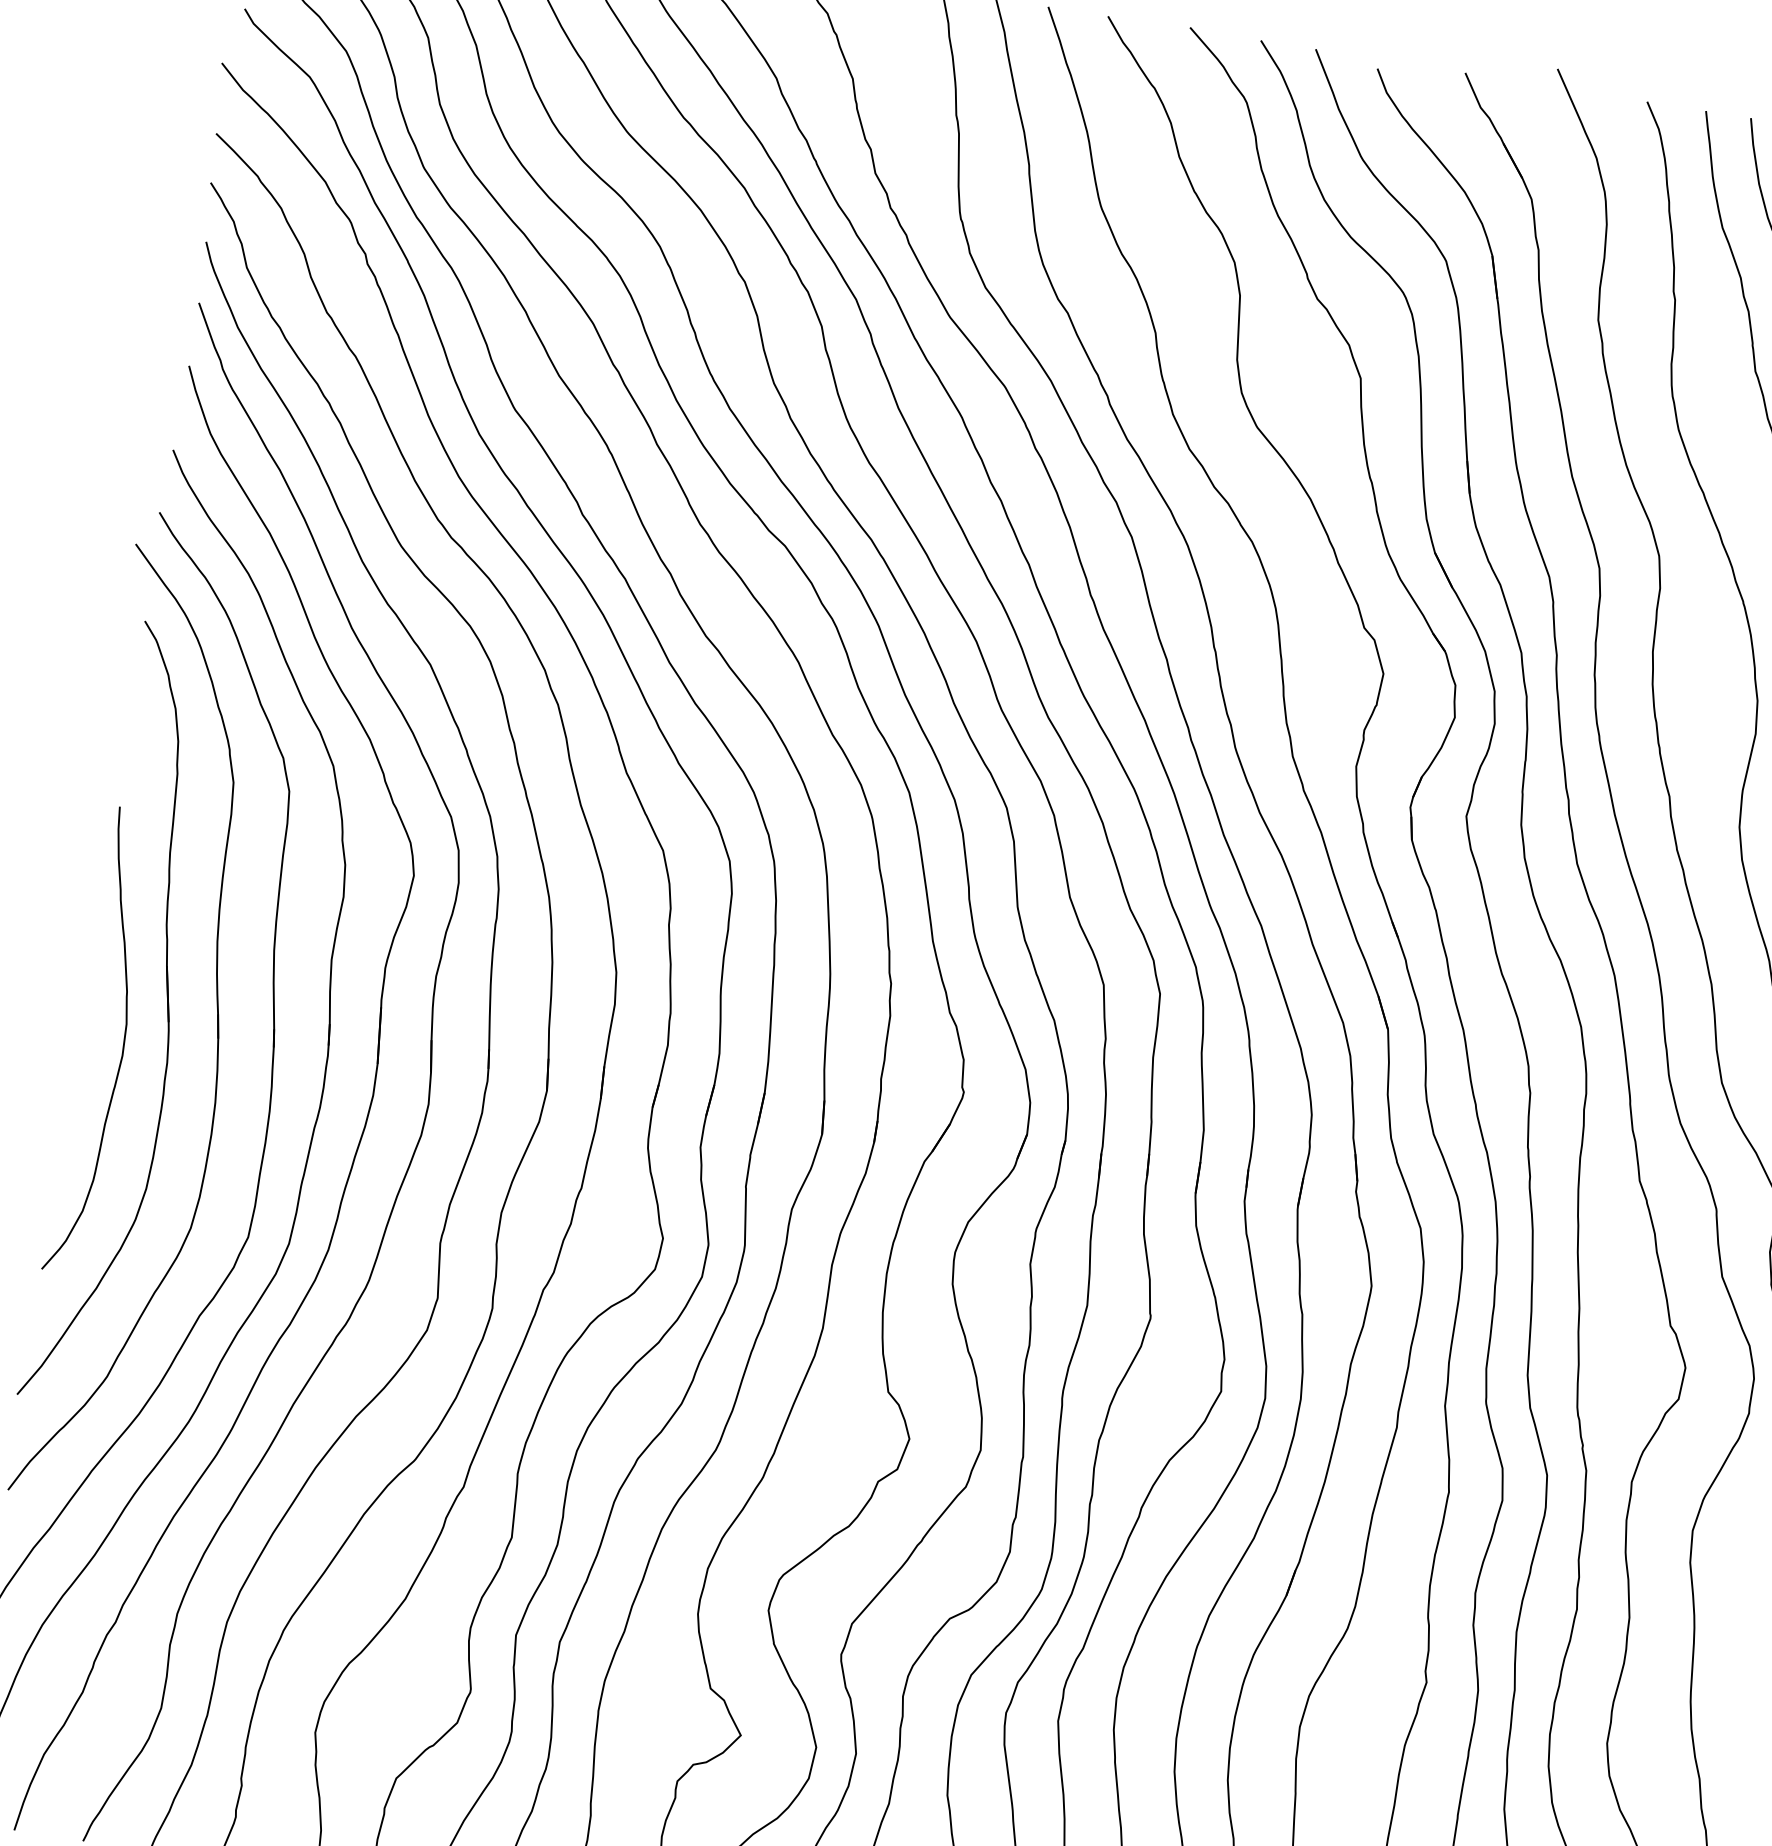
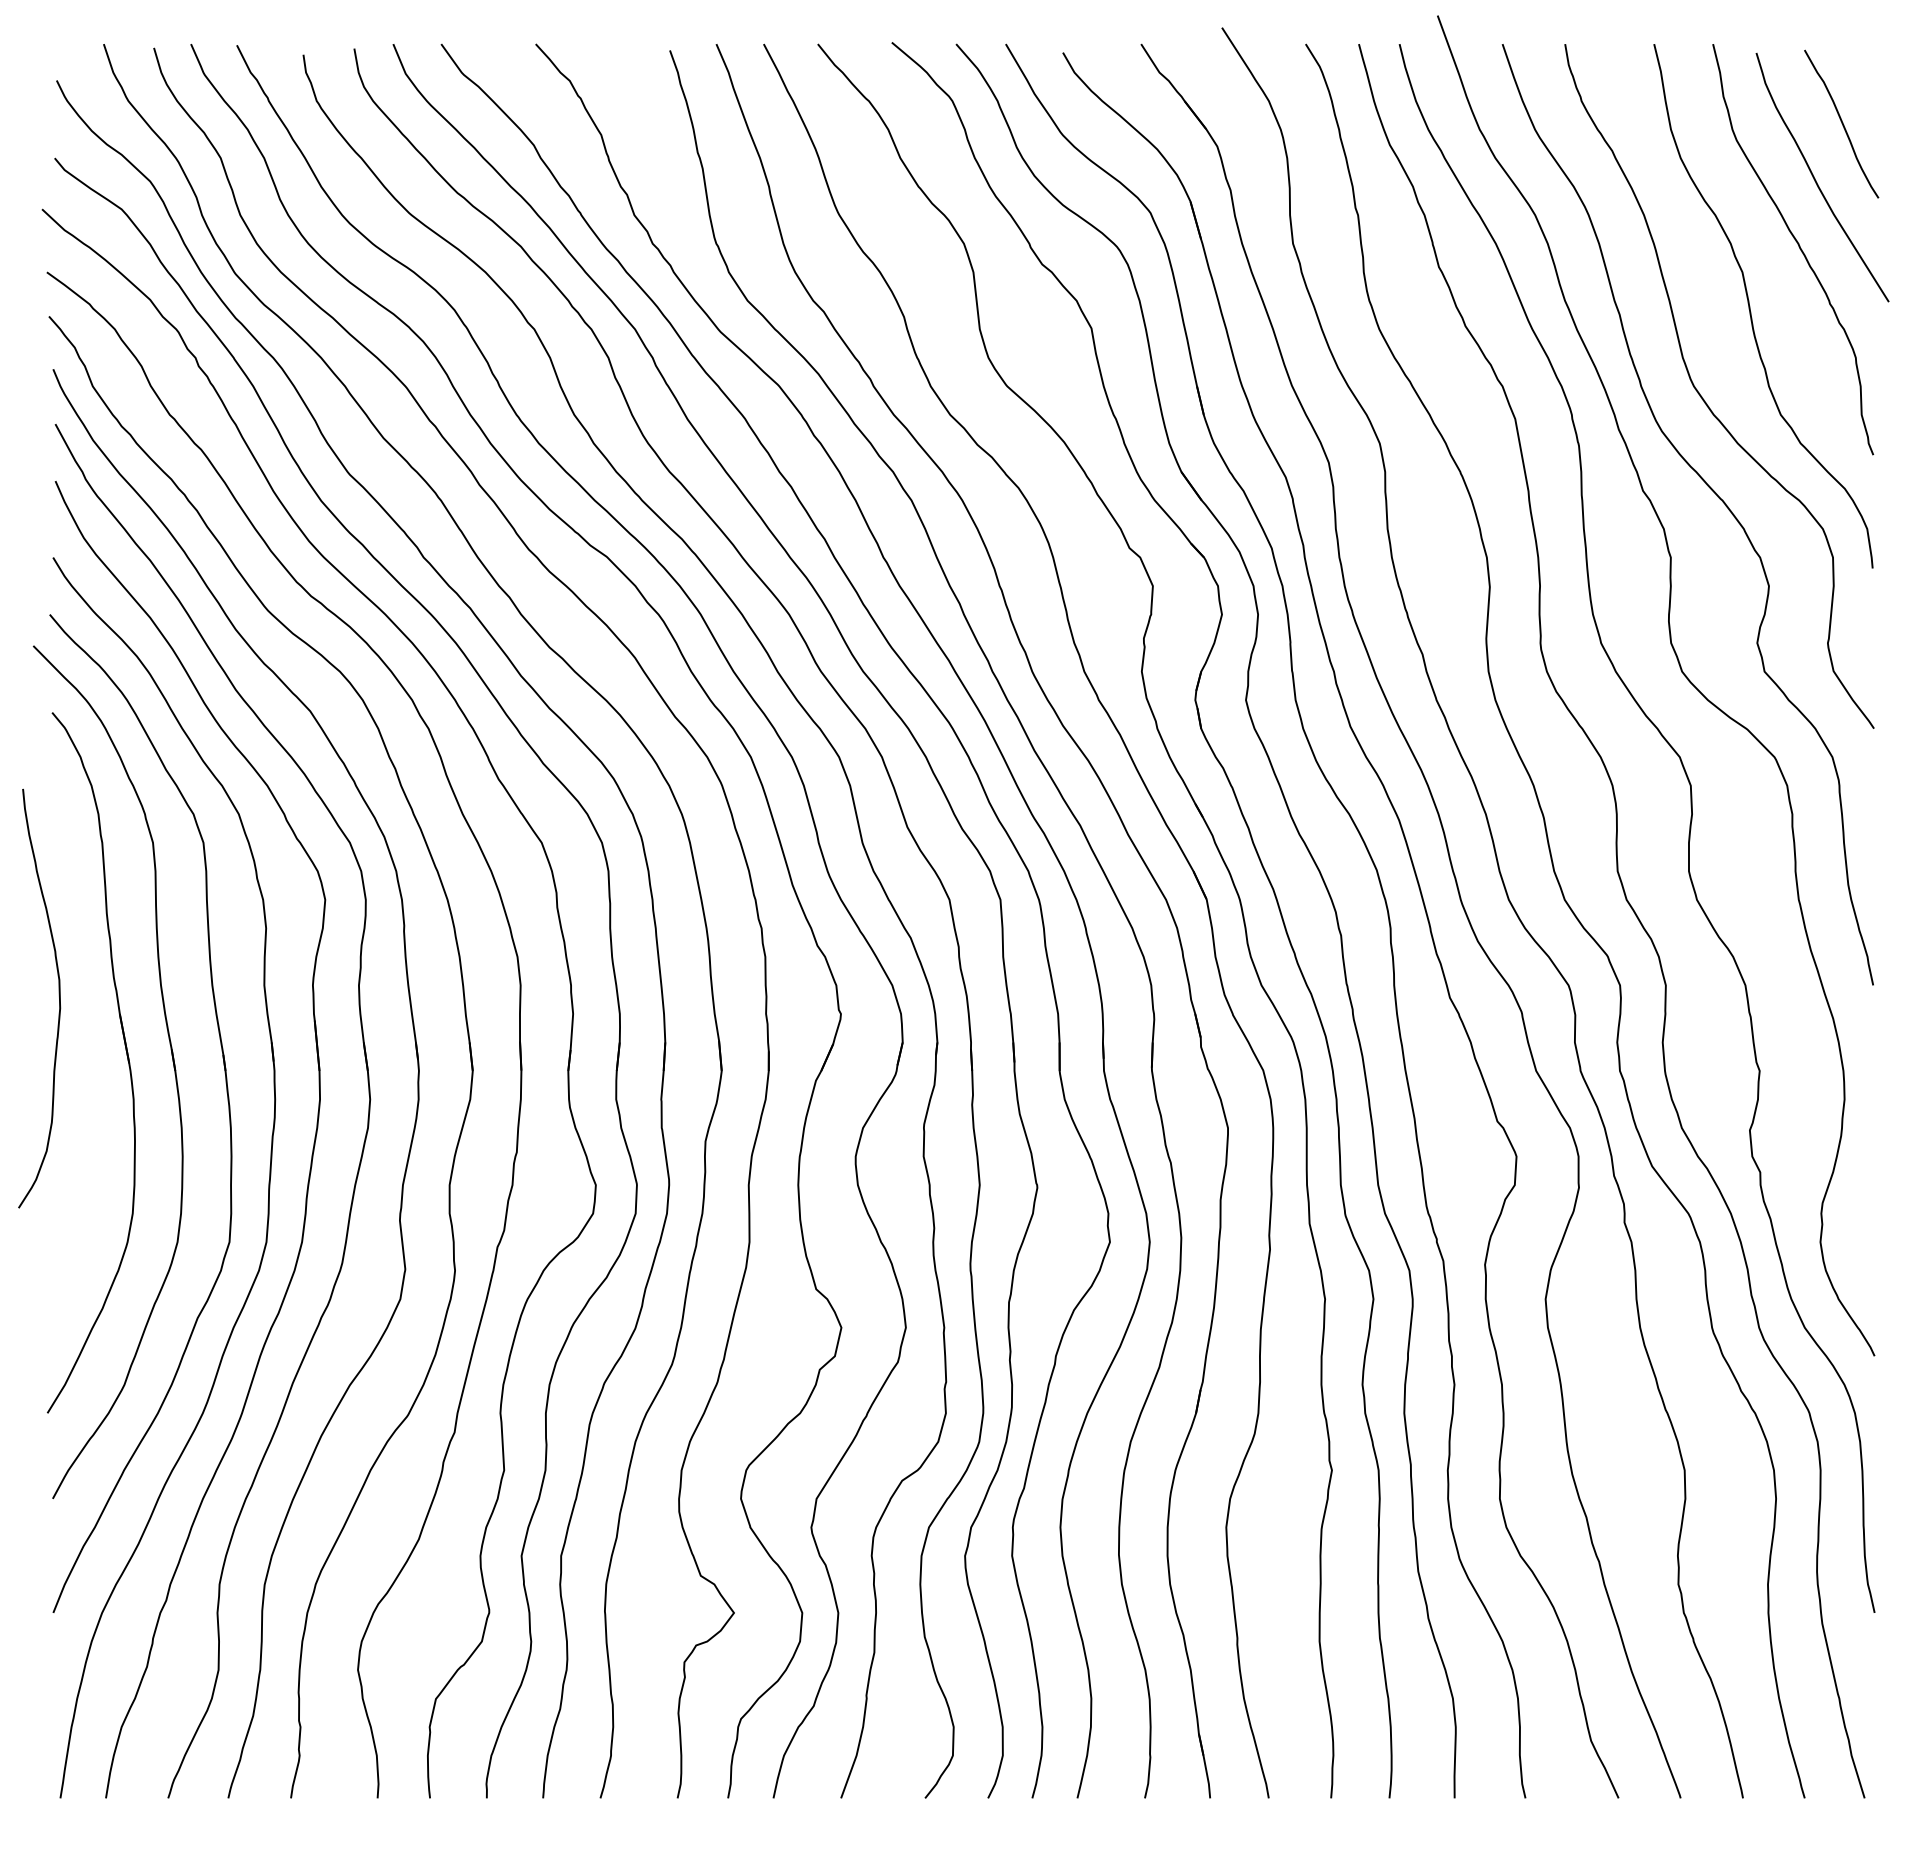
curve: (122, 1041) -> (58, 995), moved

